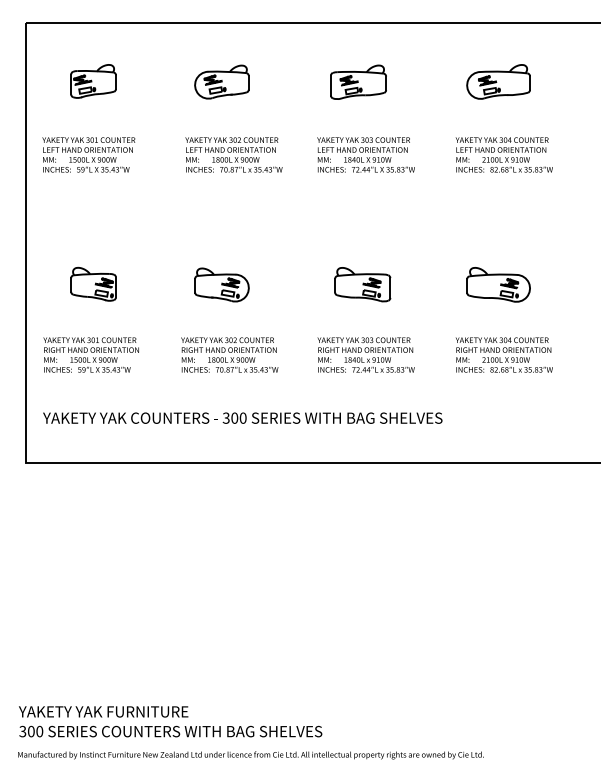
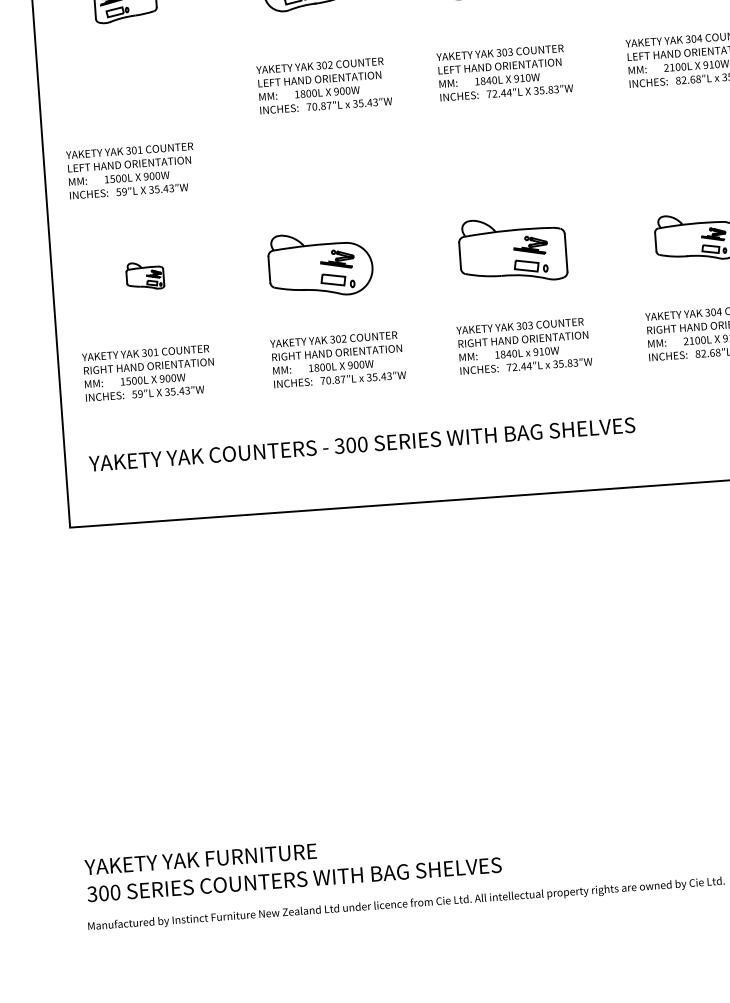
text: (88, 154) -> (130, 170), moved
part: (93, 283) -> (145, 275), size x0.6
part: (221, 284) -> (320, 263), size x1.4
part: (362, 284) -> (512, 250), size x1.4

